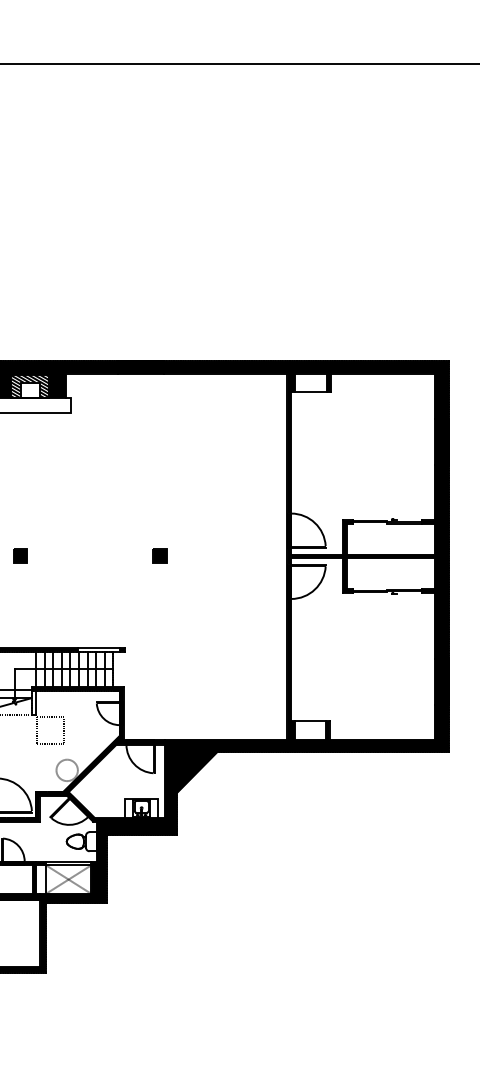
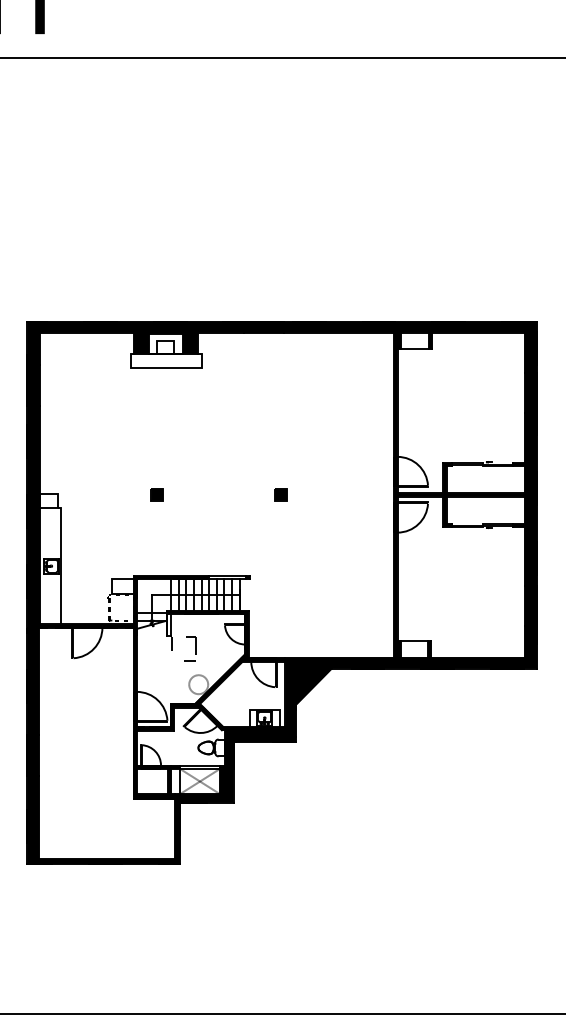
hatch: (29, 386) -> (165, 344), removed

